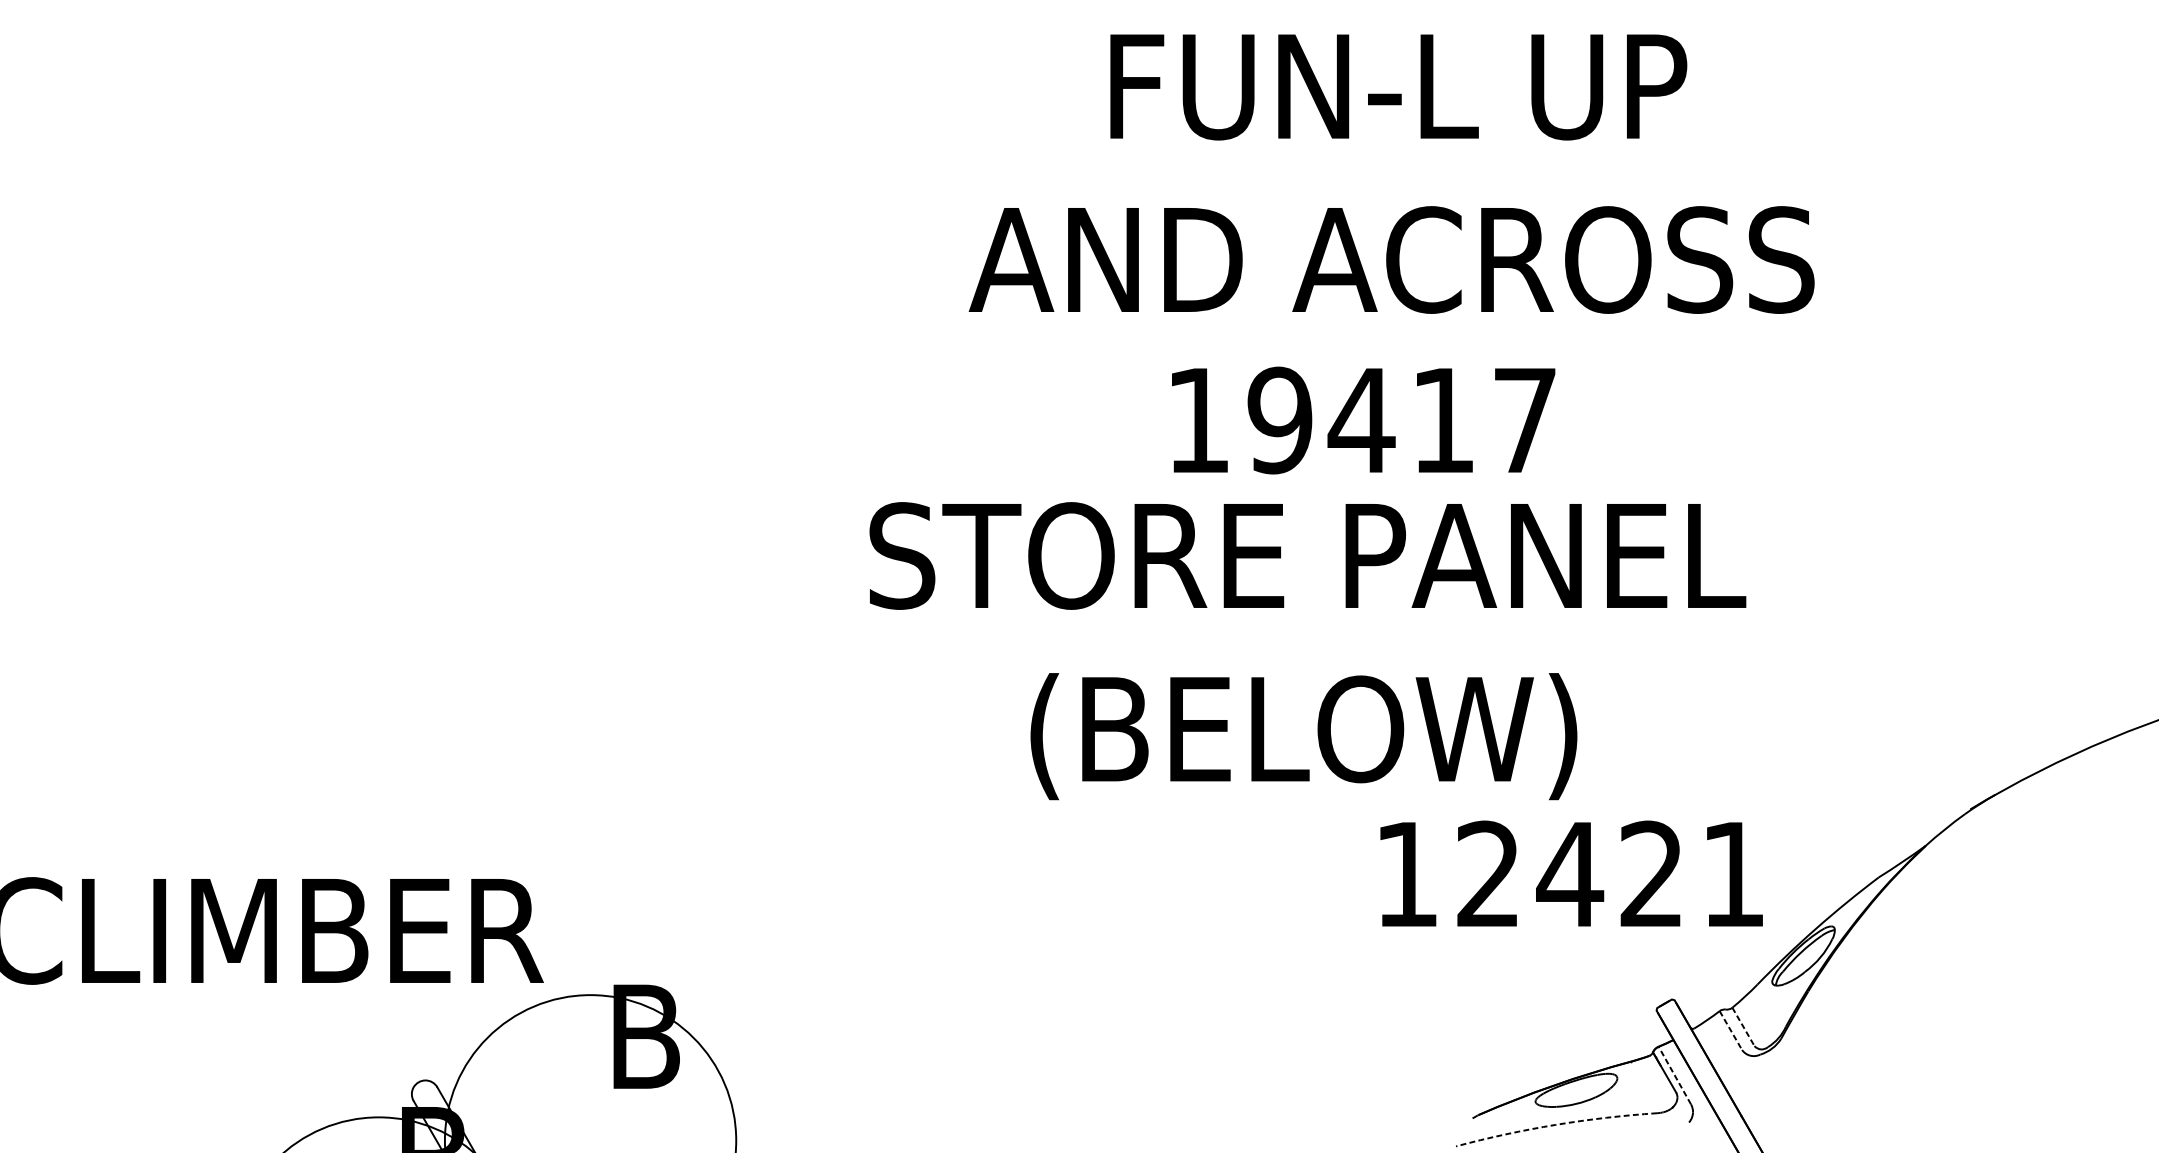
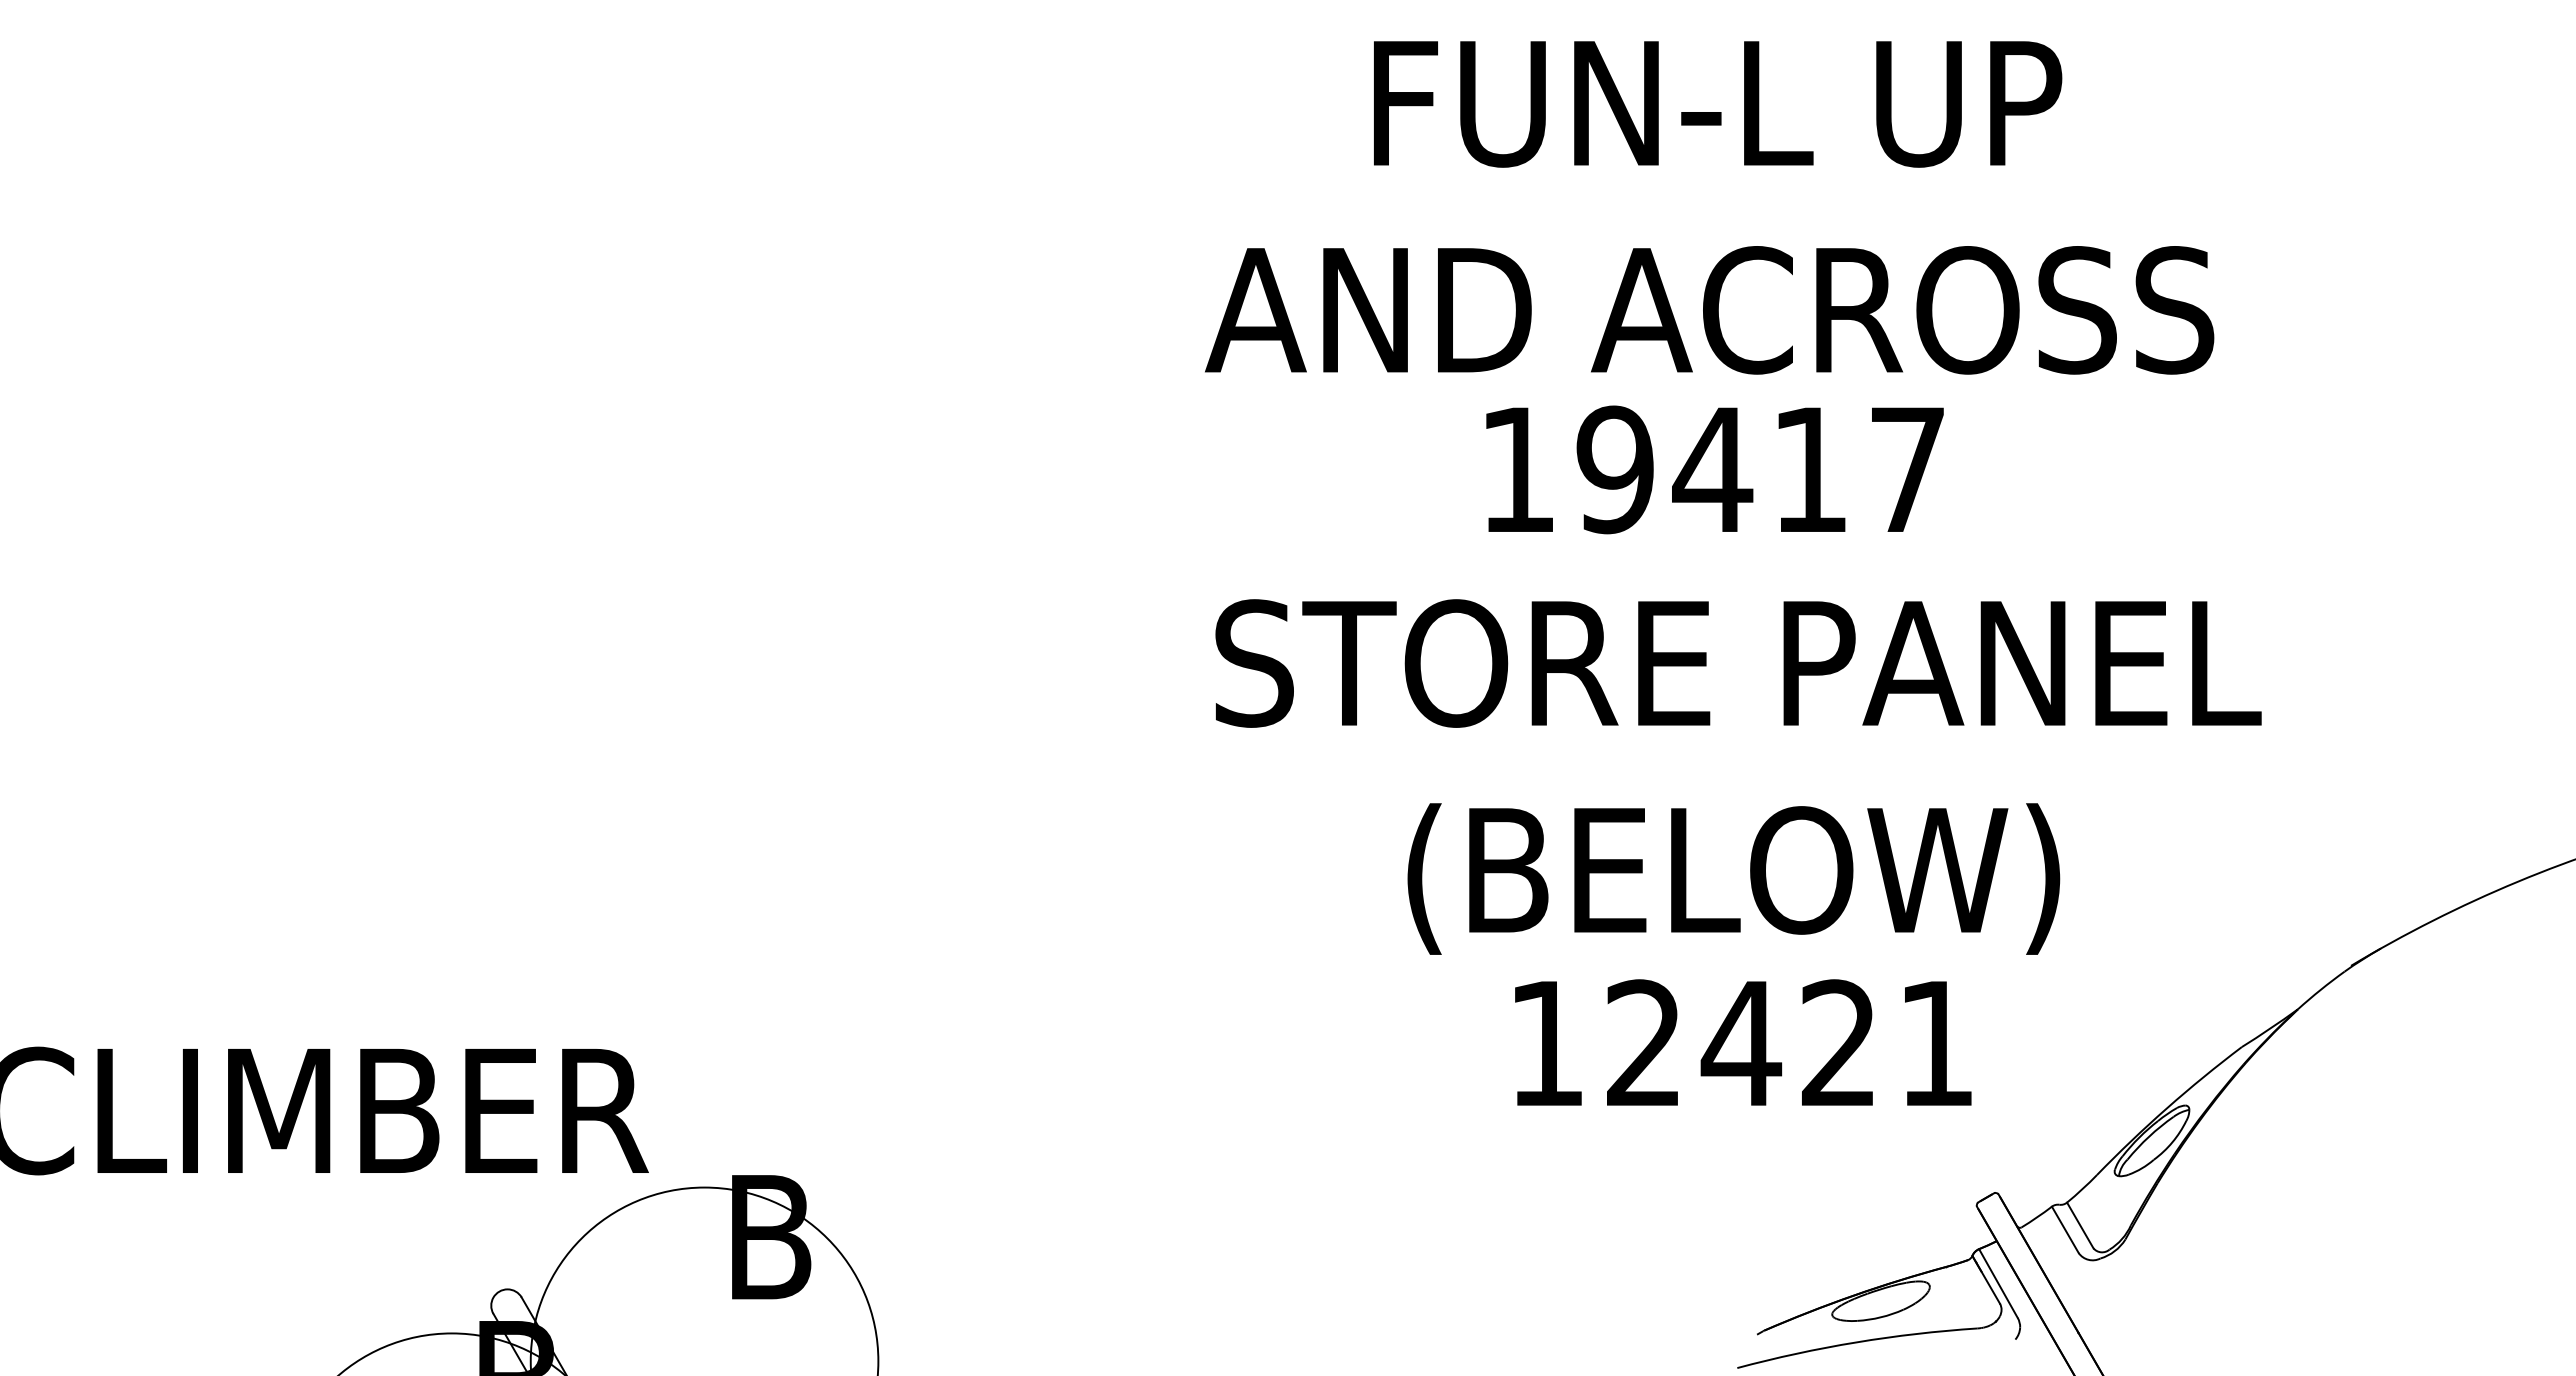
text: (1391, 173) -> (1709, 207), moved
text: (1363, 420) -> (1714, 469), moved
text: (1307, 650) -> (1738, 776), moved
text: (1571, 873) -> (1743, 1042), moved
line: (1743, 1026) -> (2080, 1225), dashed -> solid
line: (1731, 1030) -> (2065, 1229), dashed -> solid
line: (1674, 1075) -> (1998, 1283), dashed -> solid
arc: (1555, 1124) -> (1856, 1342), dashed -> solid

